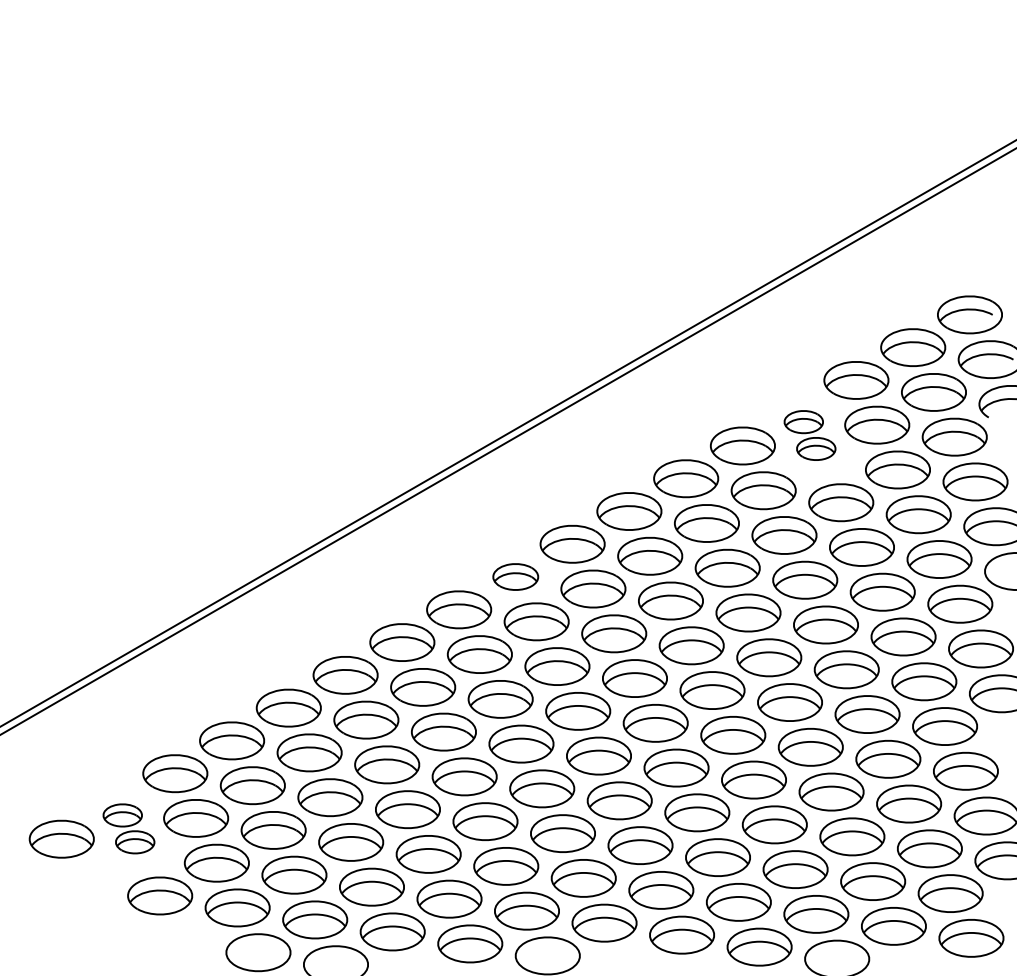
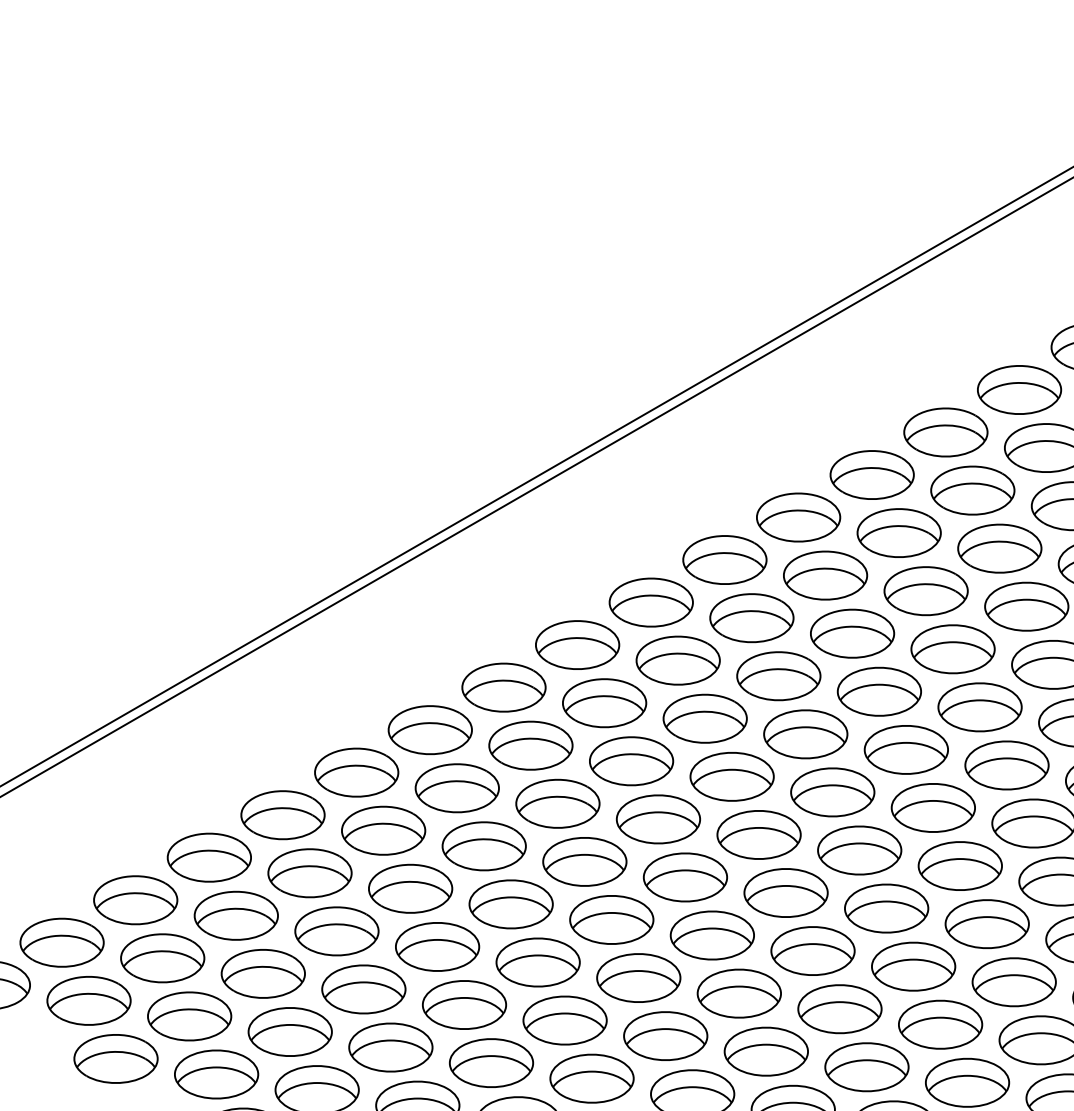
part: (809, 435) -> (958, 461), size x1.67
part: (515, 576) -> (577, 644), size x1.43
part: (128, 828) -> (74, 971), size x1.67

